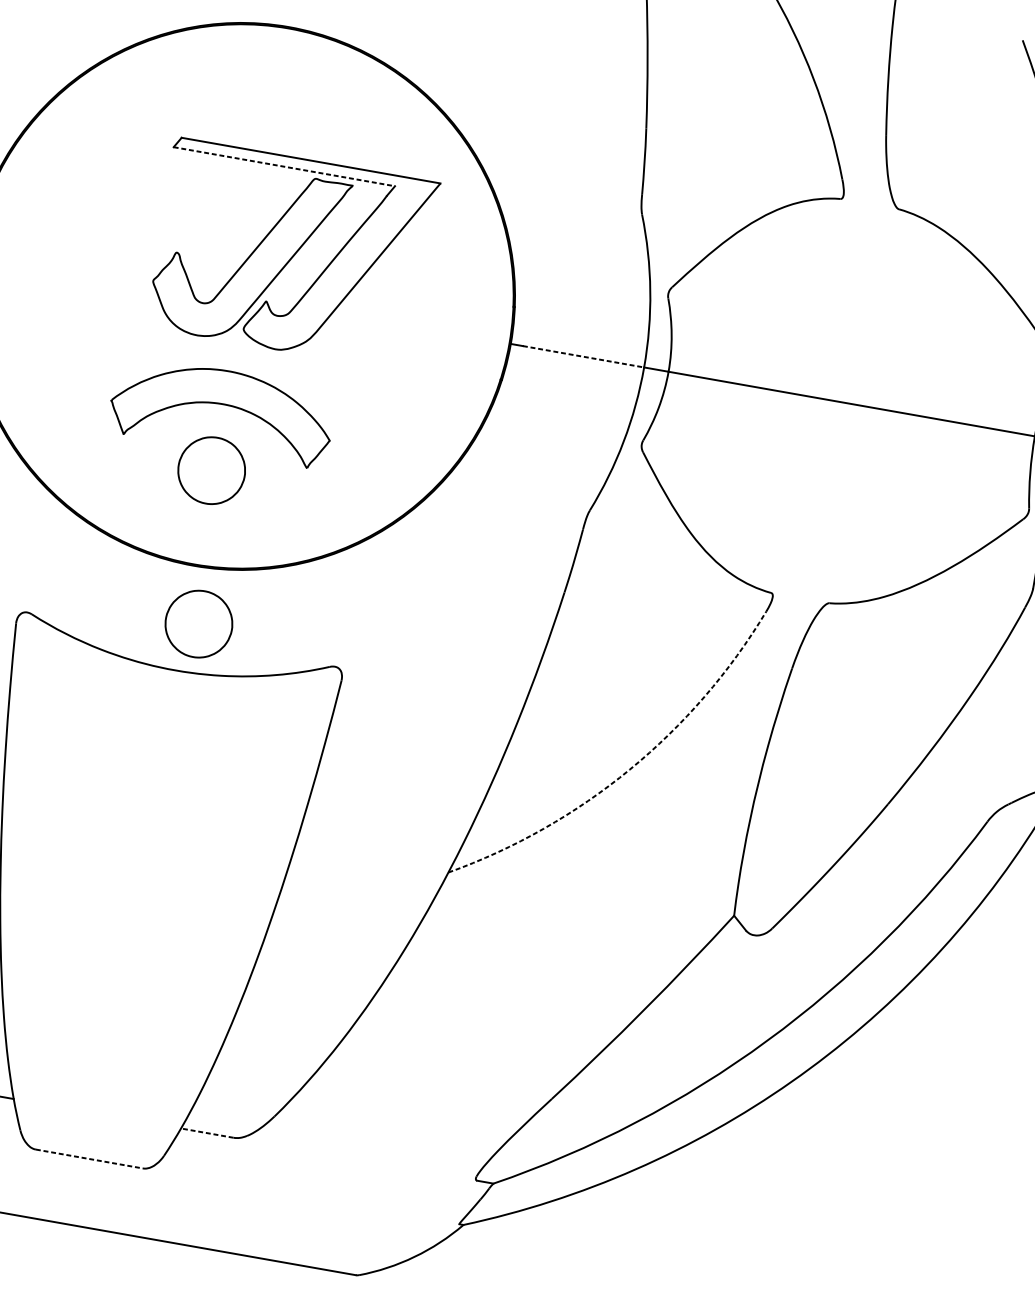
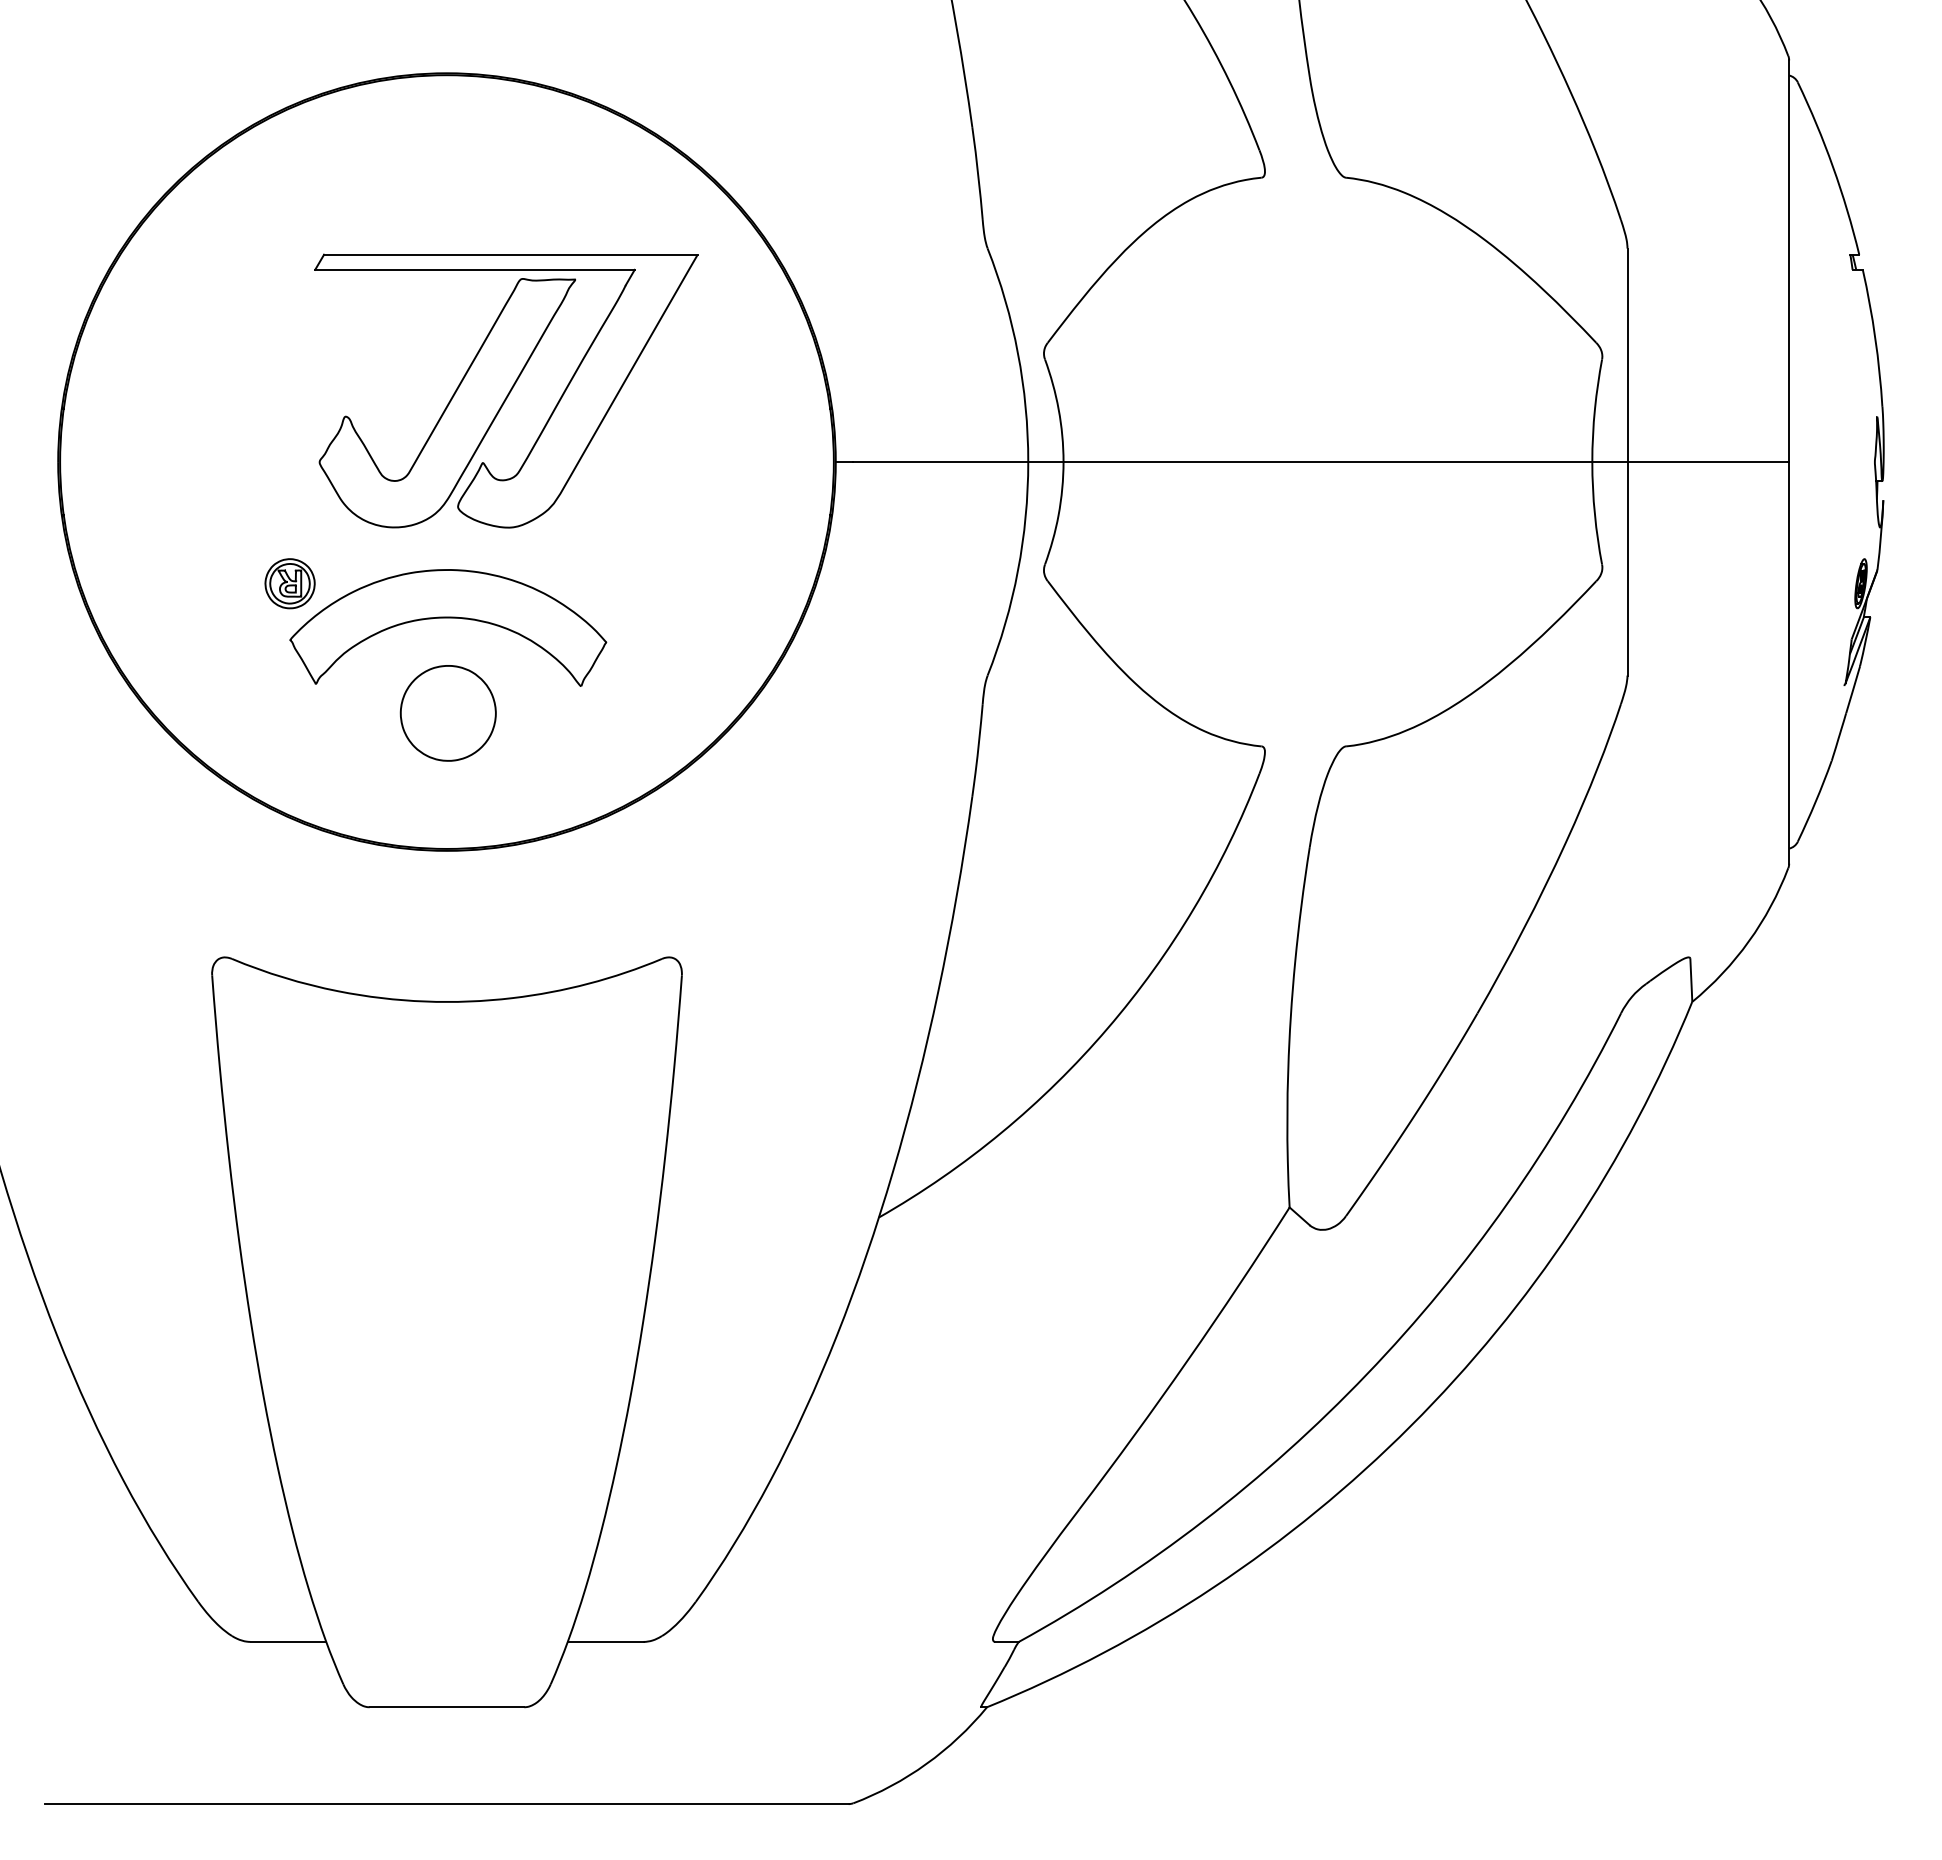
line: (284, 166) -> (474, 269), dashed -> solid
line: (583, 357) -> (940, 462), dashed -> solid
part: (117, 361) -> (289, 583), added
part: (198, 624) -> (467, 931), removed
arc: (629, 769) -> (1107, 1028), dashed -> solid
line: (207, 1132) -> (605, 1641), dashed -> solid
line: (89, 1159) -> (447, 1707), dashed -> solid

